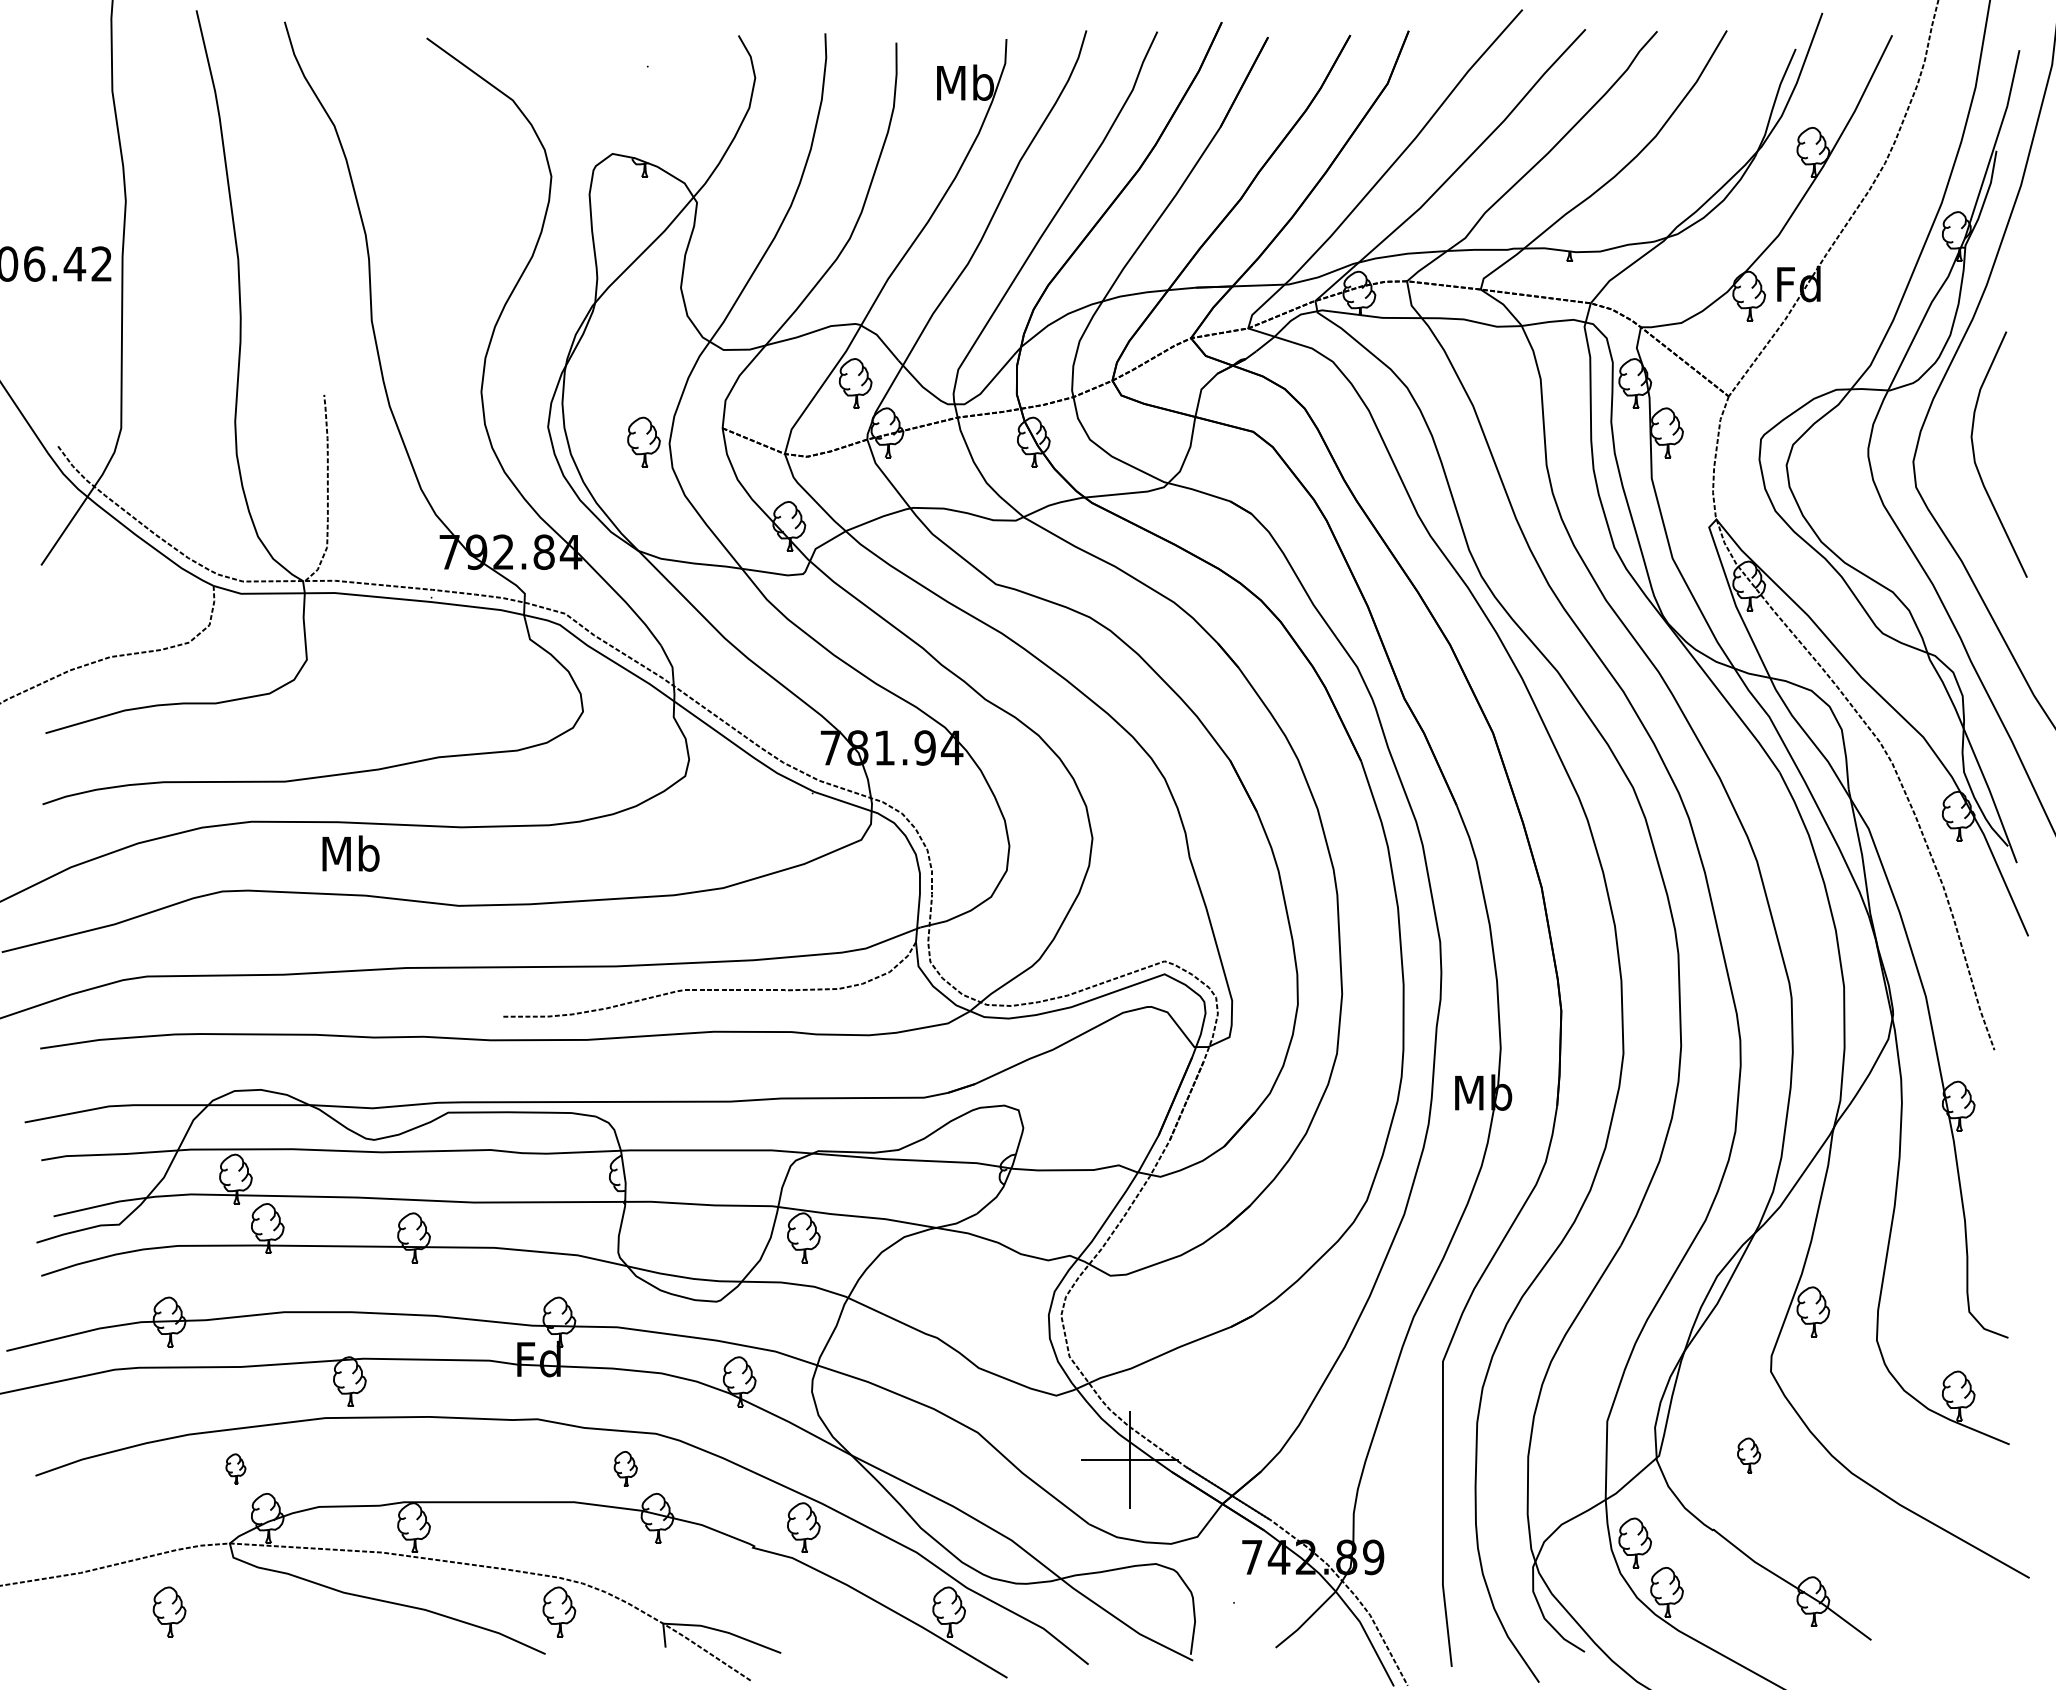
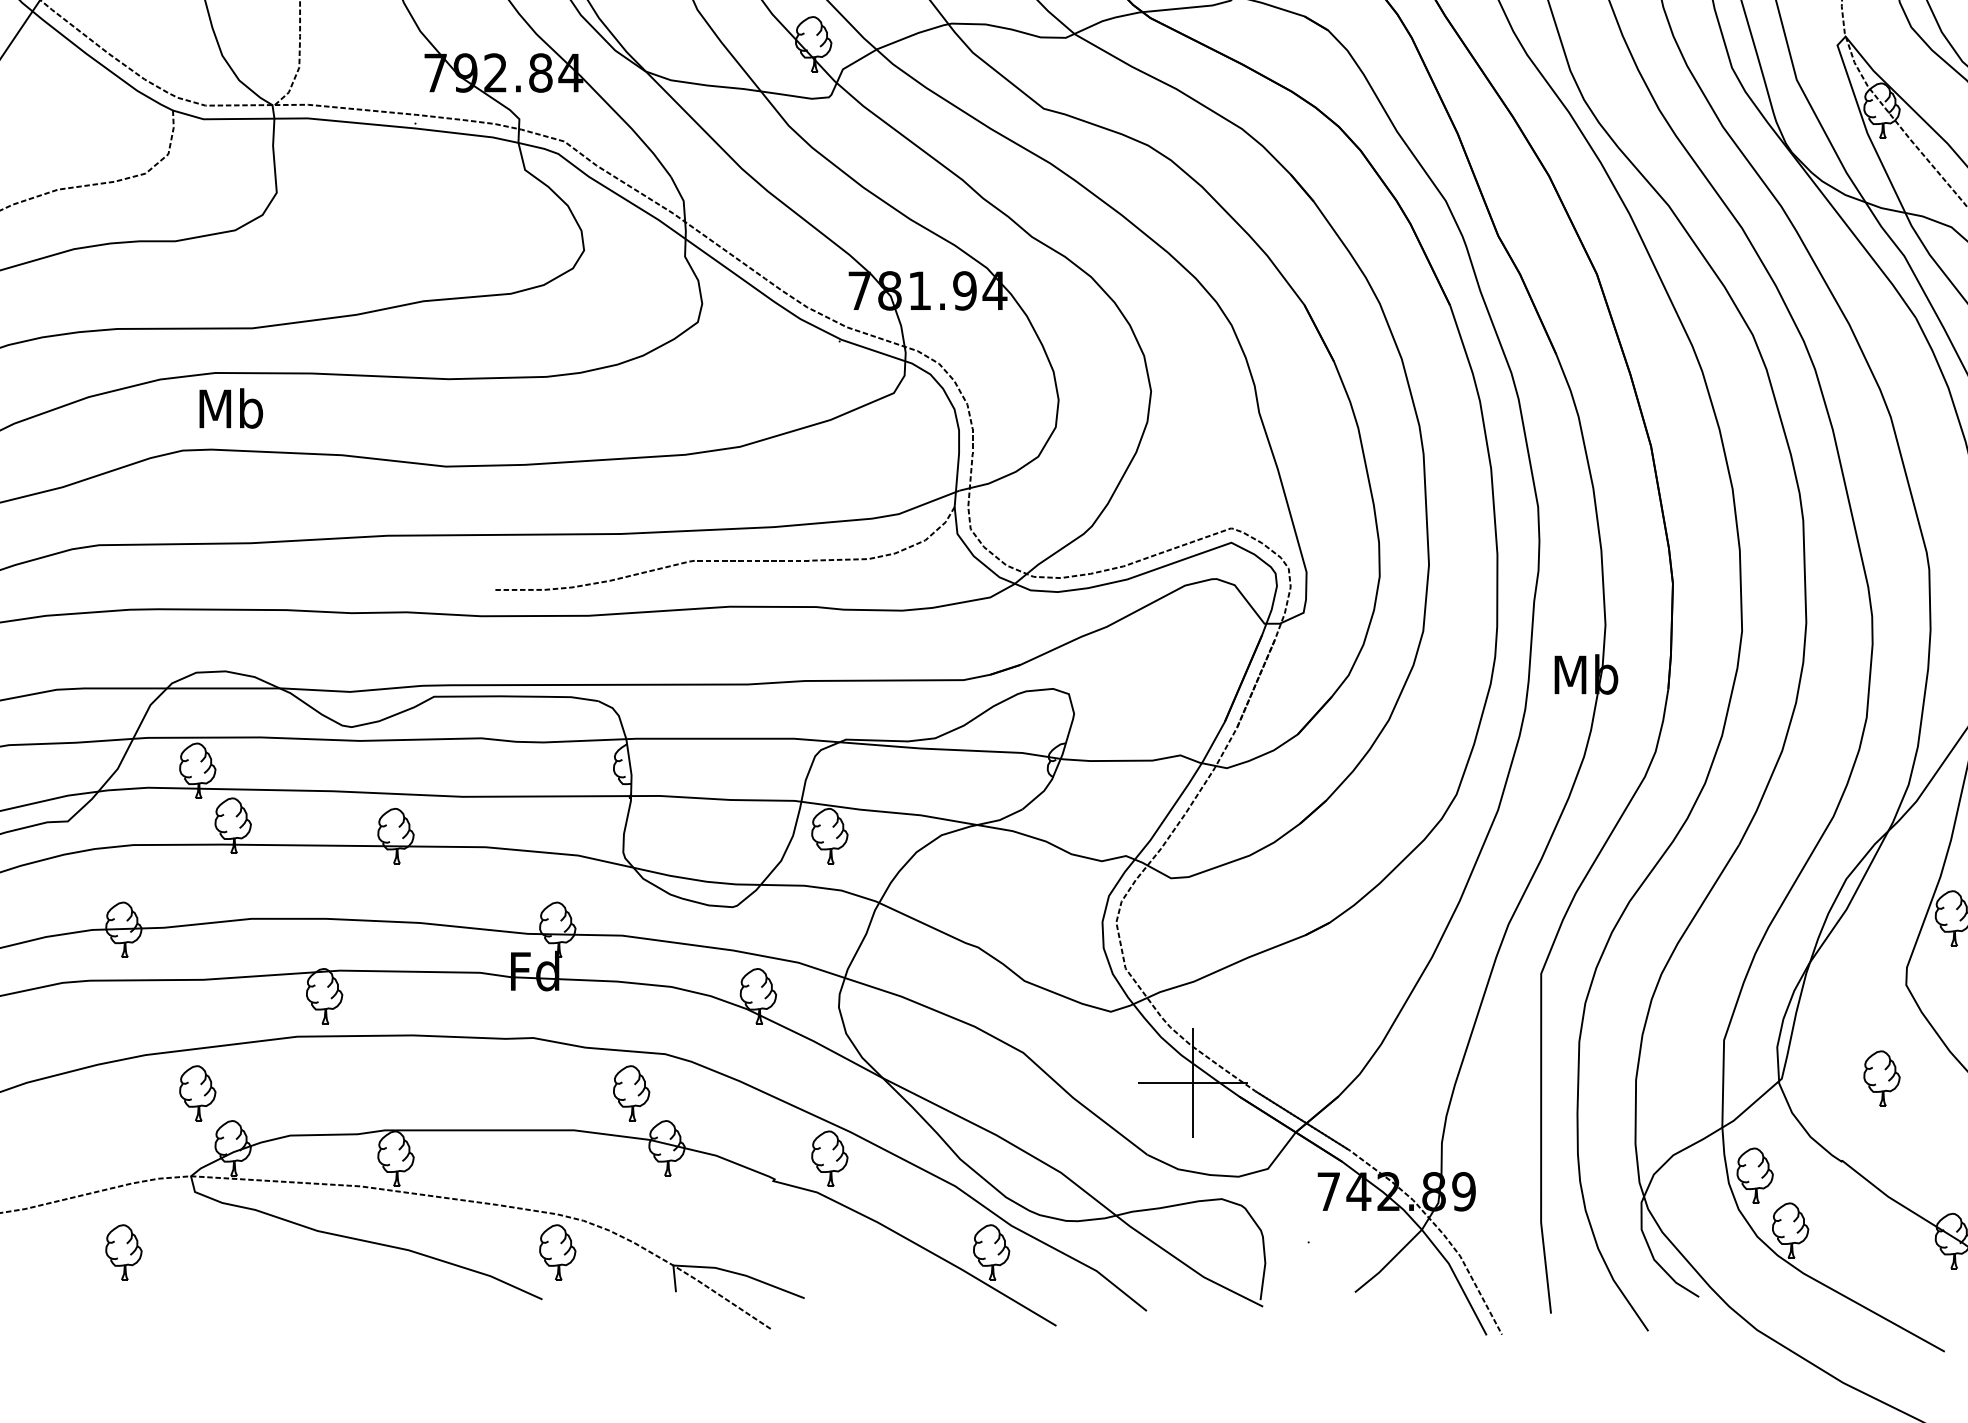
text: (350, 853) -> (230, 408), moved
part: (1748, 1455) -> (1881, 1078), size x1.43
part: (235, 1468) -> (197, 1092), size x1.67
part: (625, 1468) -> (631, 1092), size x1.43

